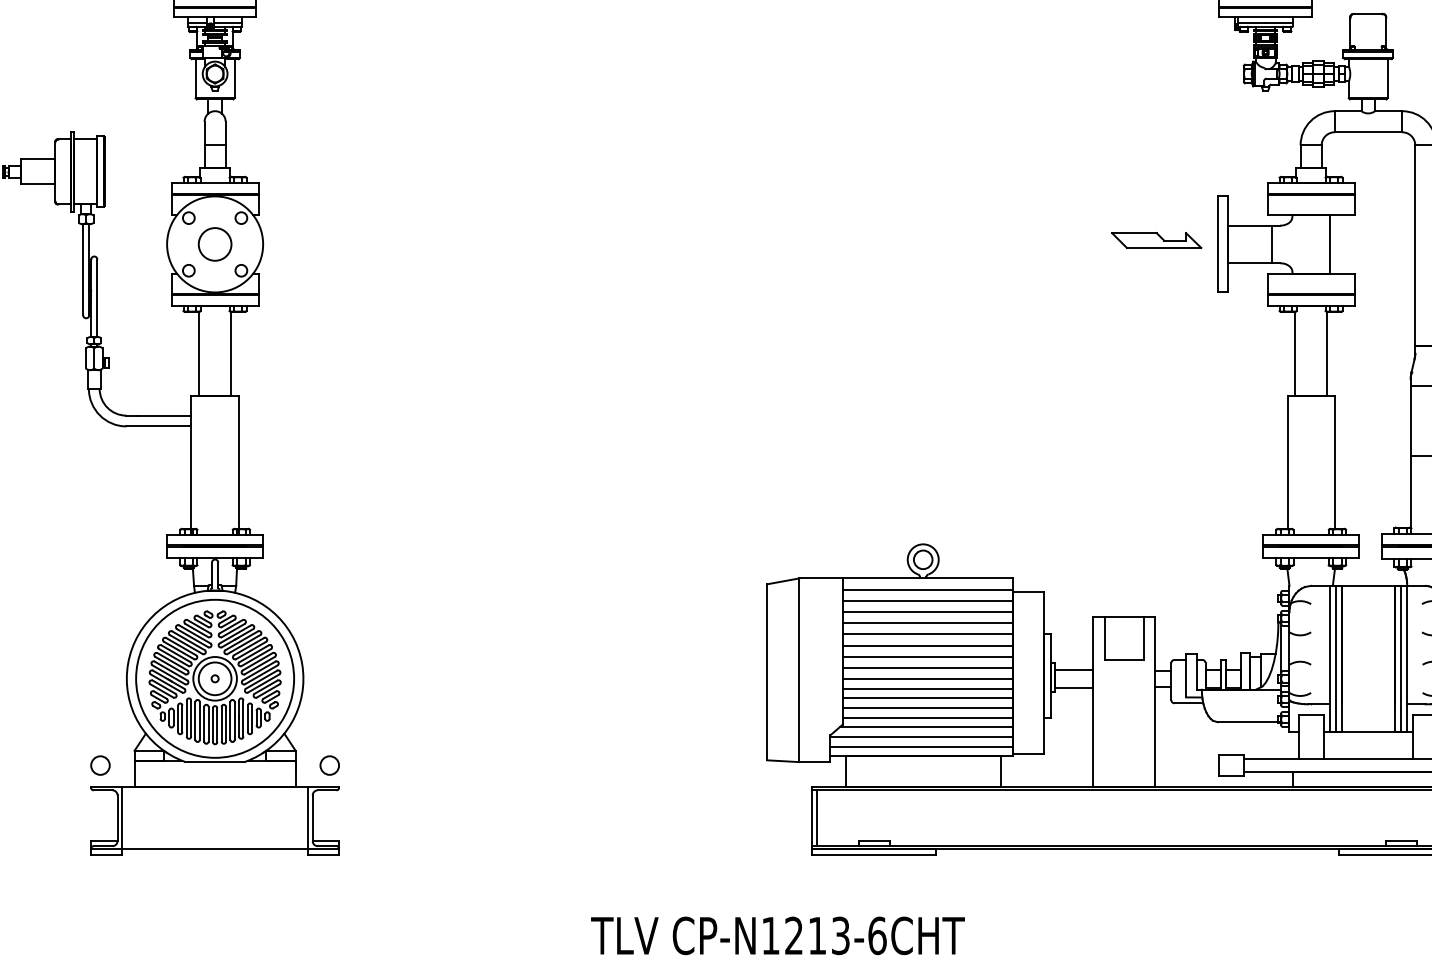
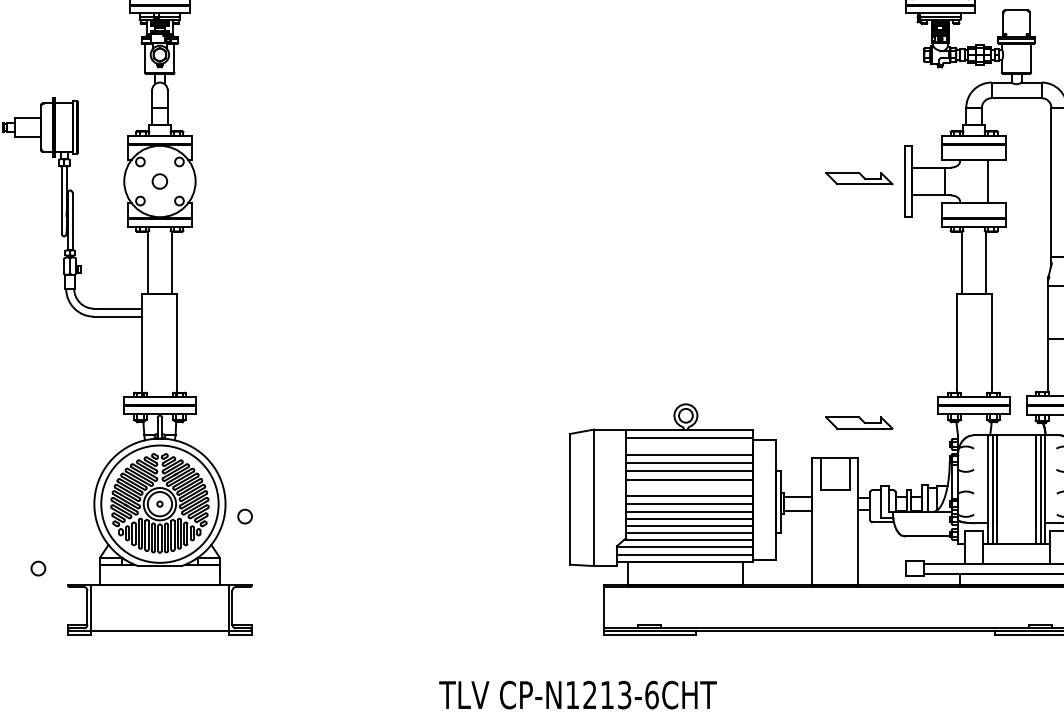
circle: (214, 244) -> (159, 181), size x0.6
part: (1156, 569) -> (859, 422), added
line: (927, 600) -> (689, 446), removed
line: (927, 656) -> (689, 487), removed
circle: (100, 765) -> (38, 568), moved
circle: (329, 765) -> (244, 516), moved
line: (816, 818) -> (606, 607), removed

